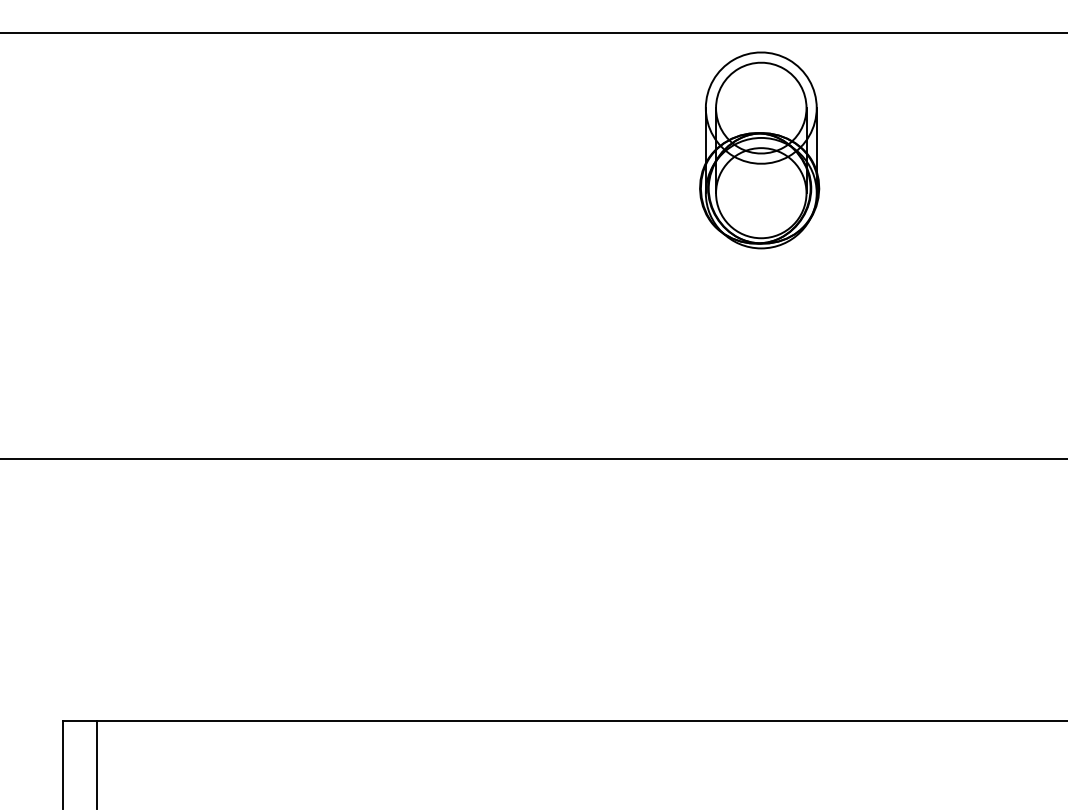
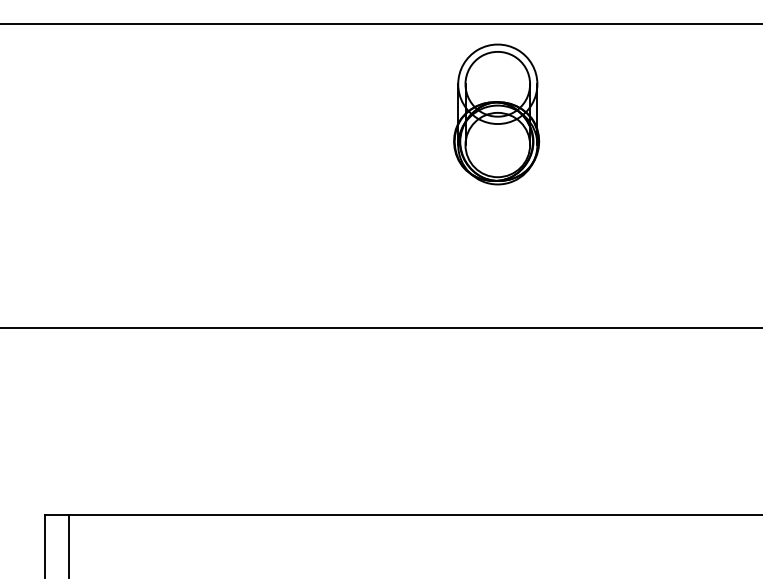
part: (759, 150) -> (496, 114), moved

